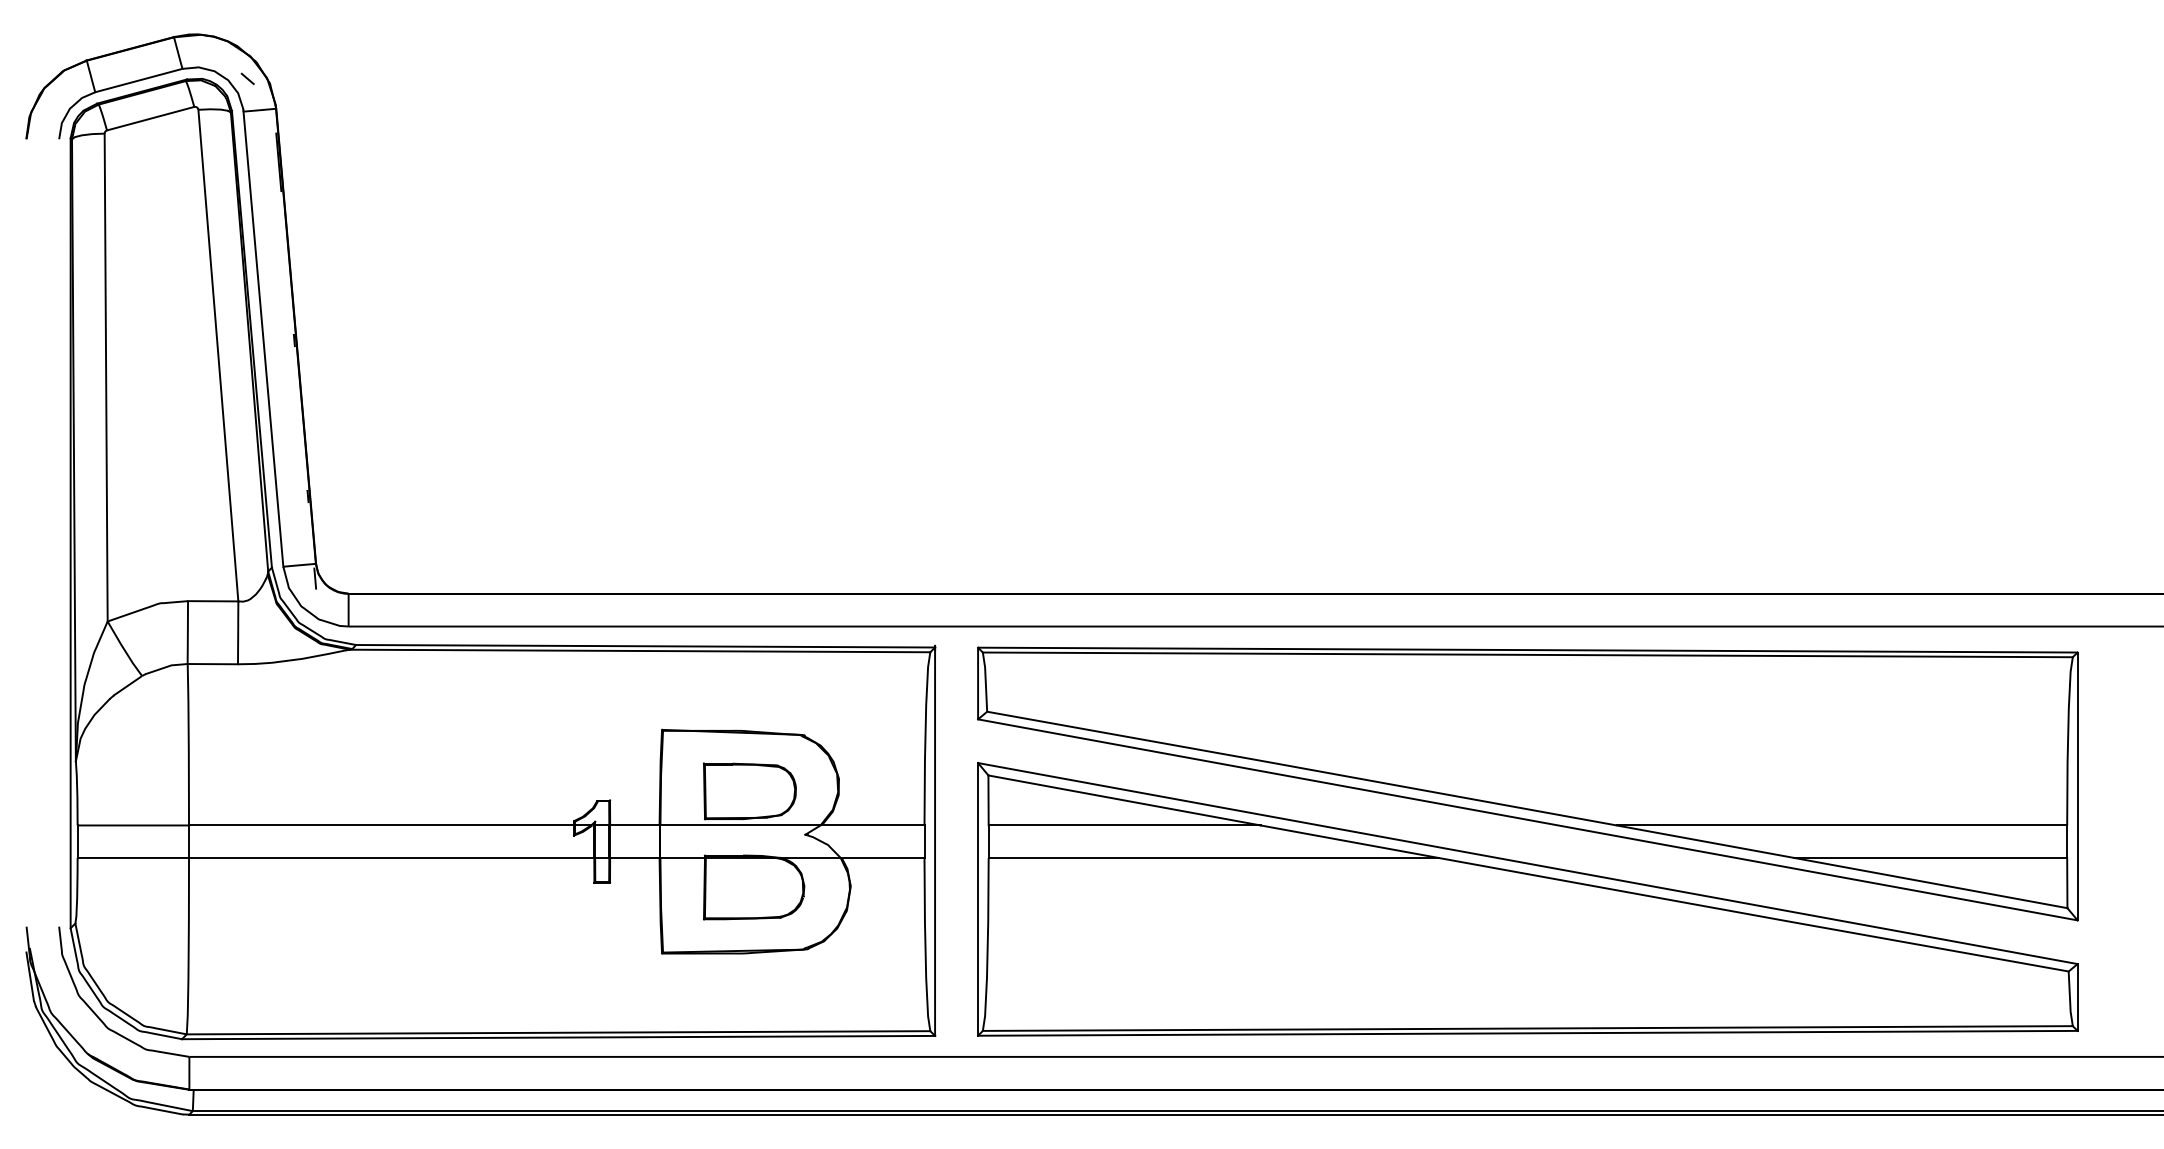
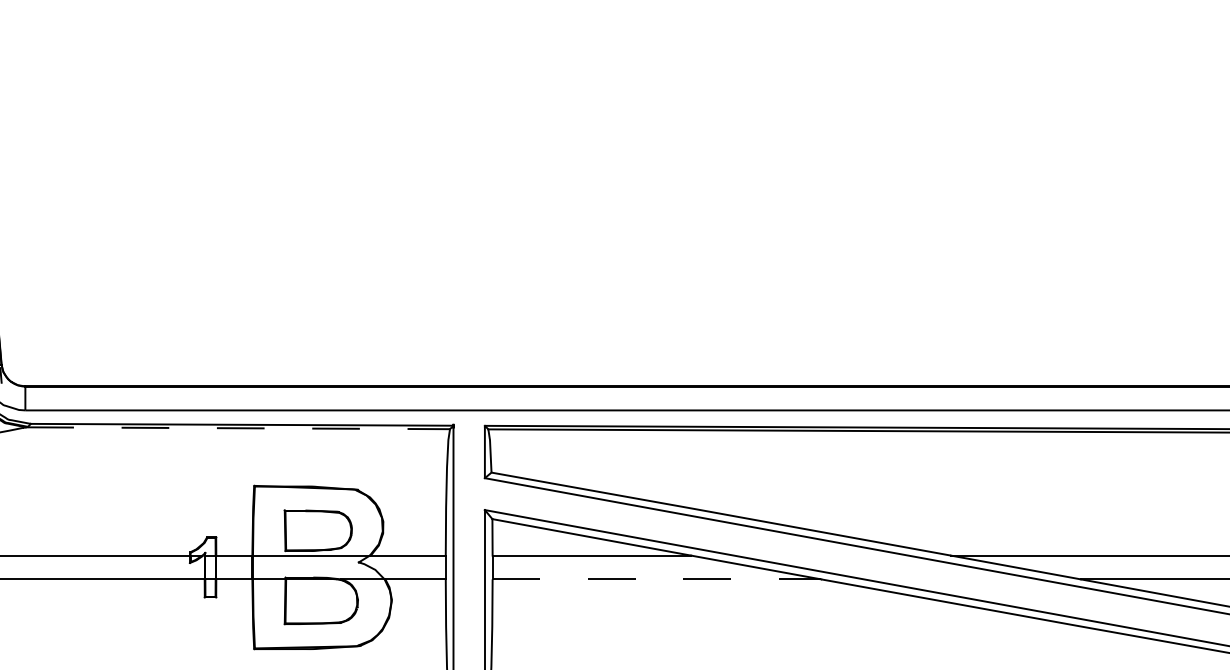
line: (640, 650) -> (238, 427), solid -> dashed
line: (1214, 857) -> (657, 579), solid -> dashed

